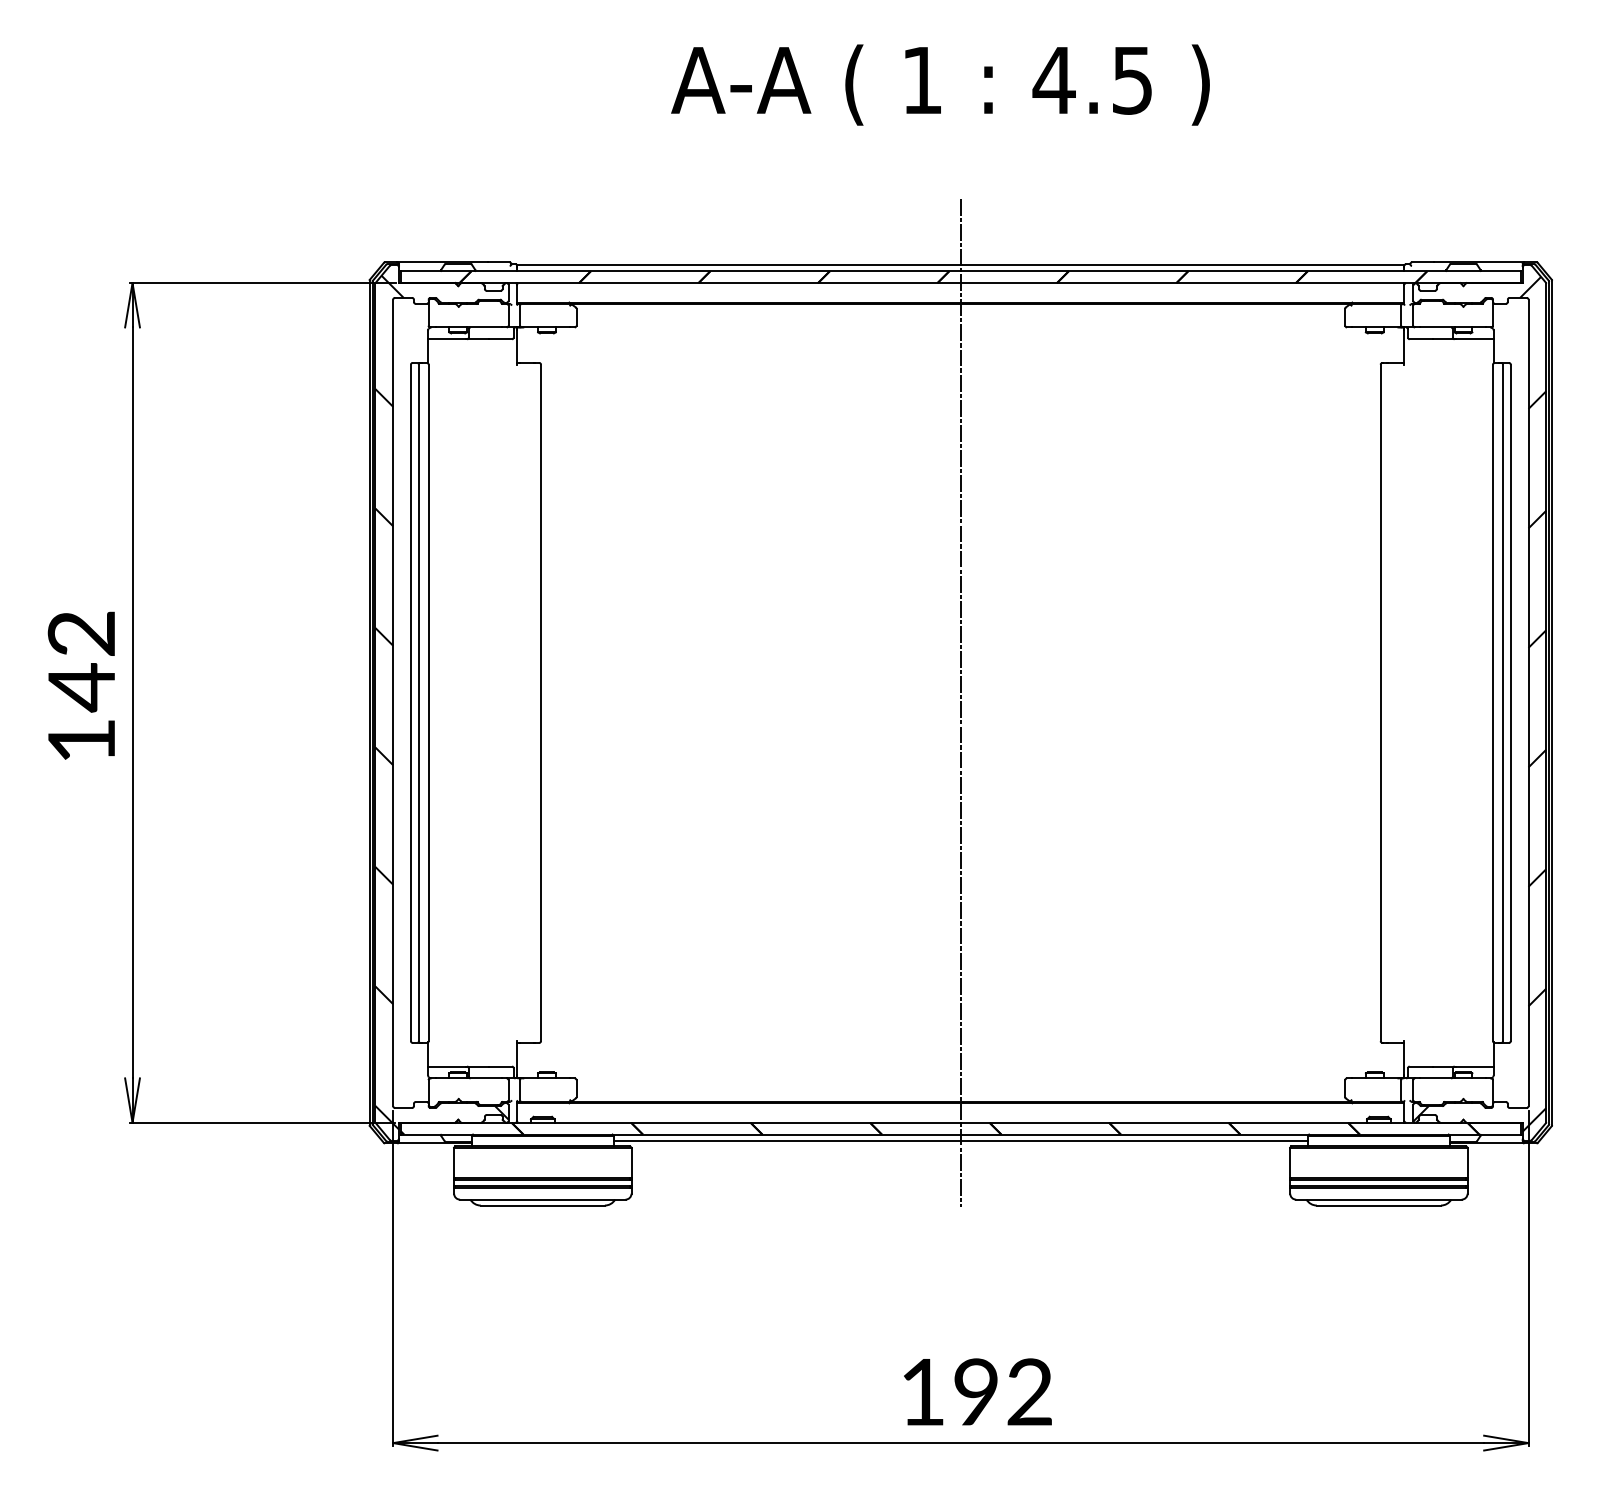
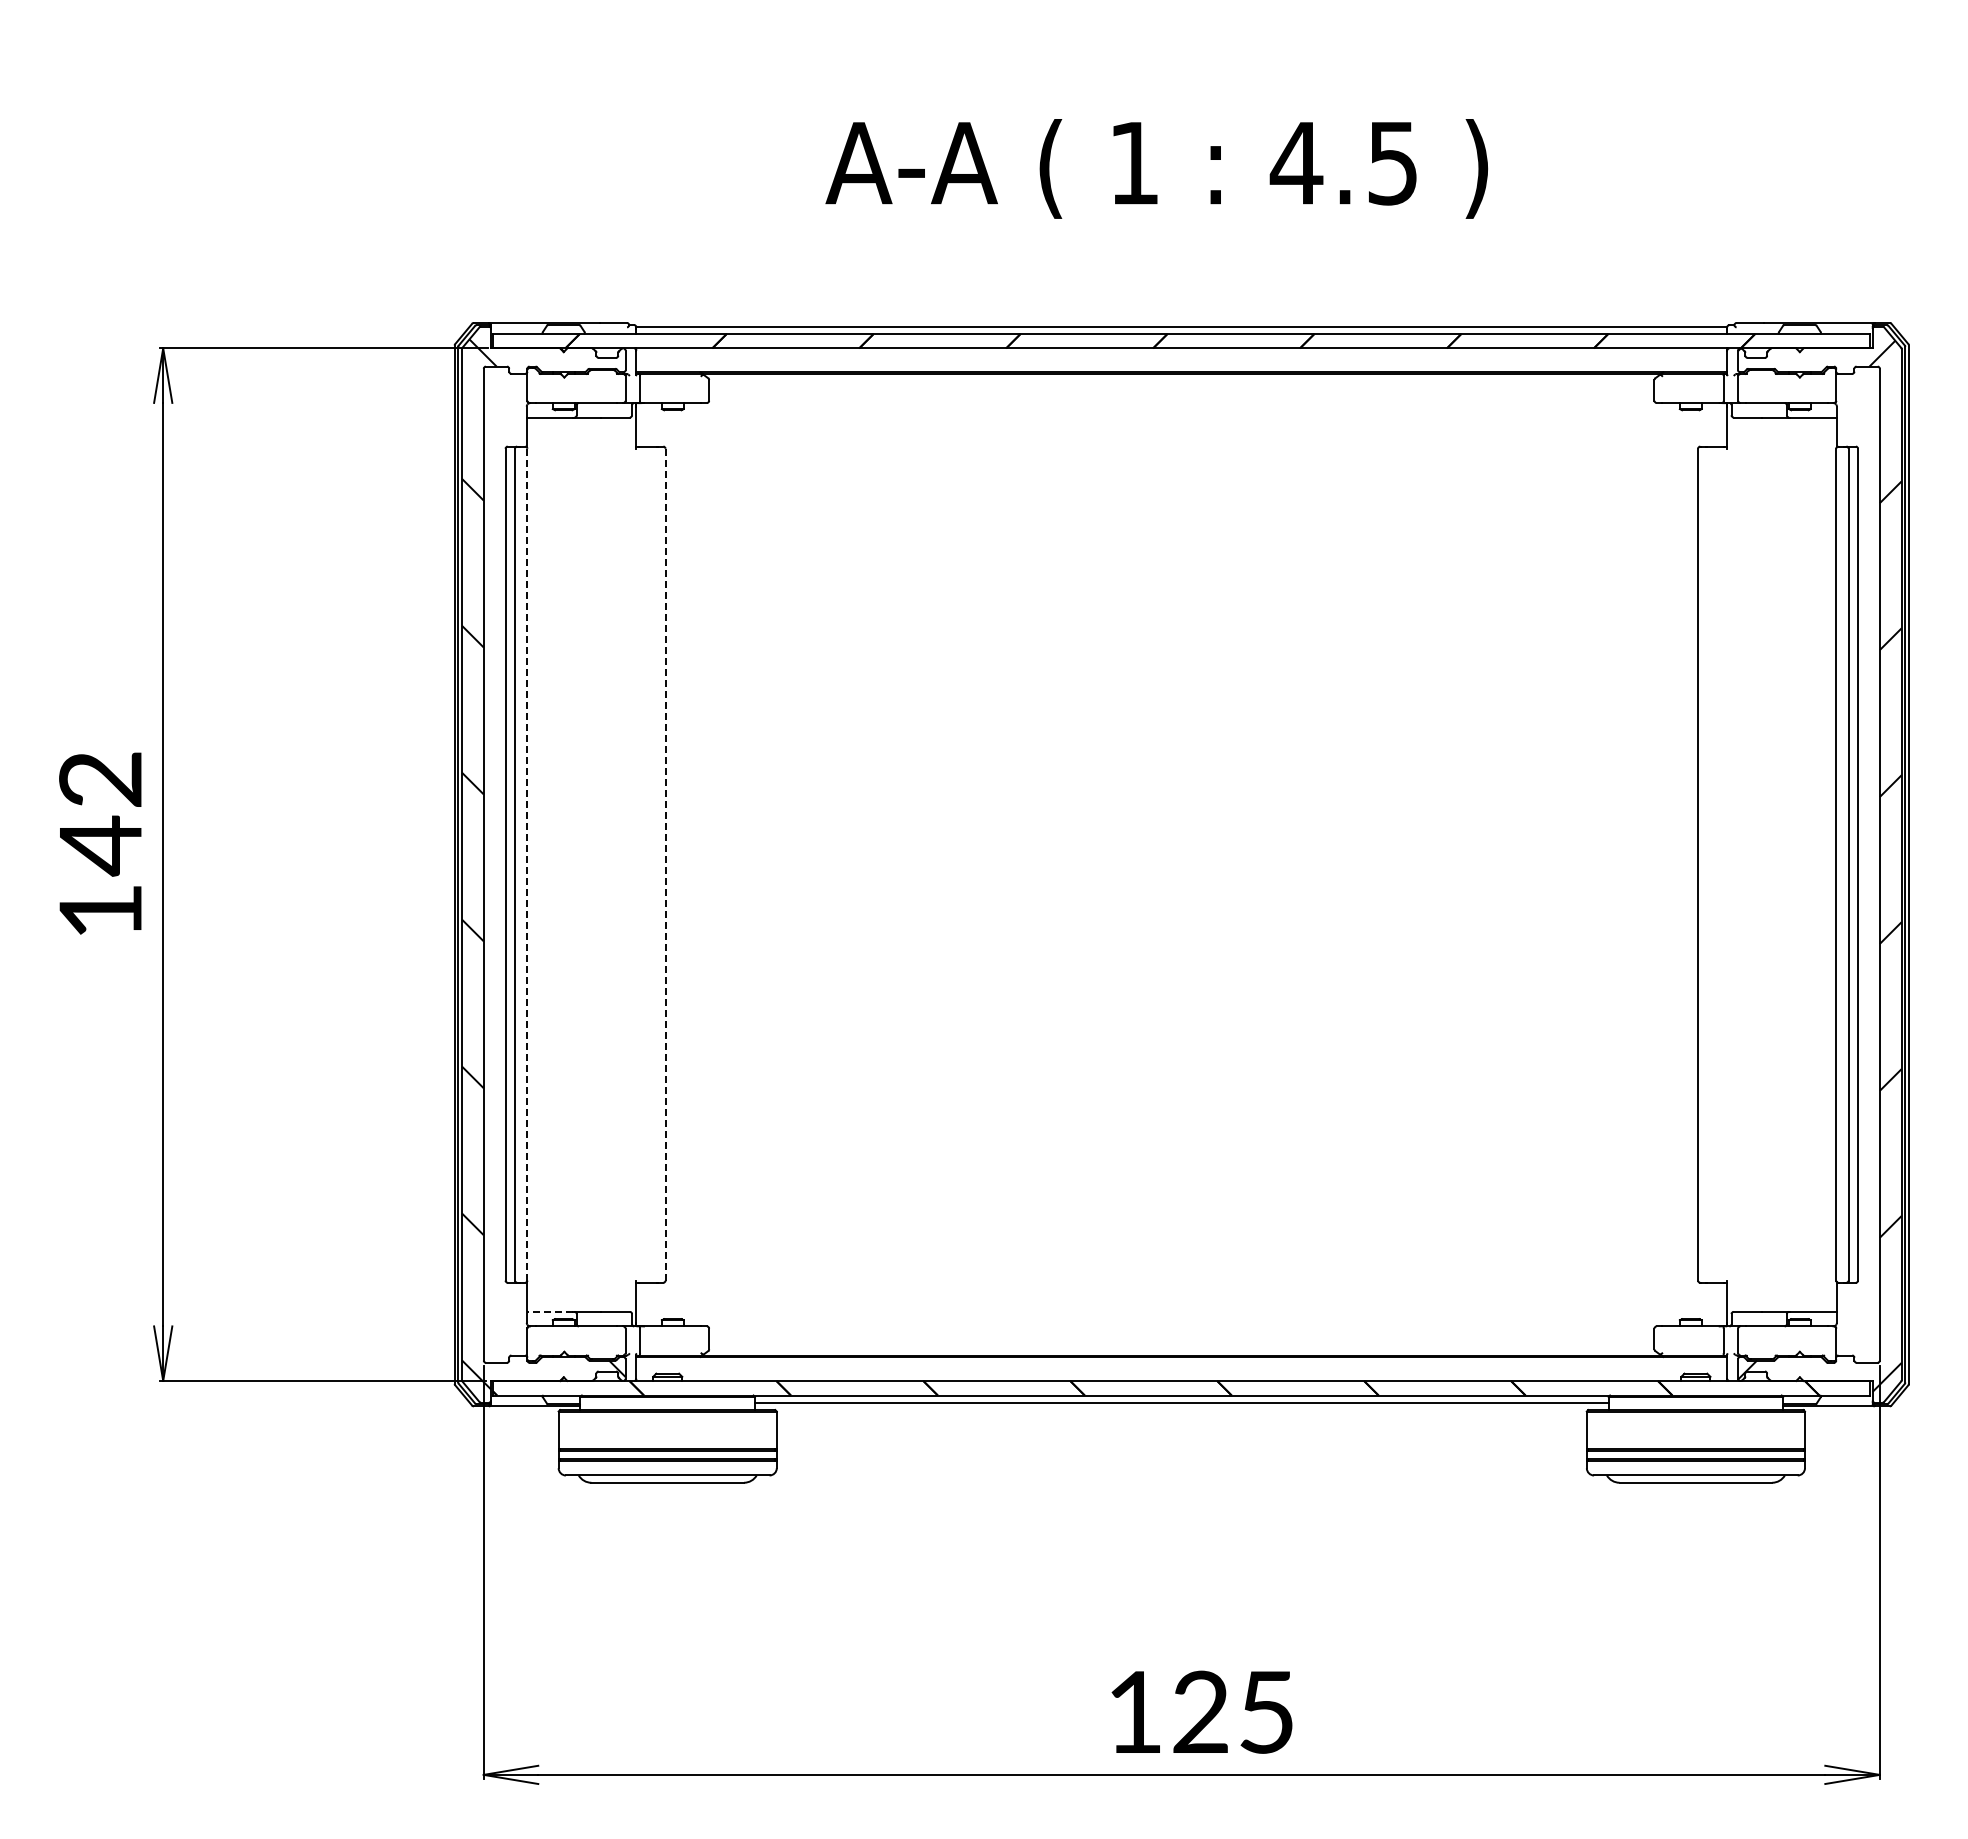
text: (940, 84) -> (1156, 168), moved
line: (428, 702) -> (527, 864), solid -> dashed
line: (540, 702) -> (665, 864), solid -> dashed
line: (960, 702) -> (1181, 864), removed
line: (446, 1066) -> (549, 1311), solid -> dashed
text: (1002, 1391) -> (1233, 1711), 192 -> 125

